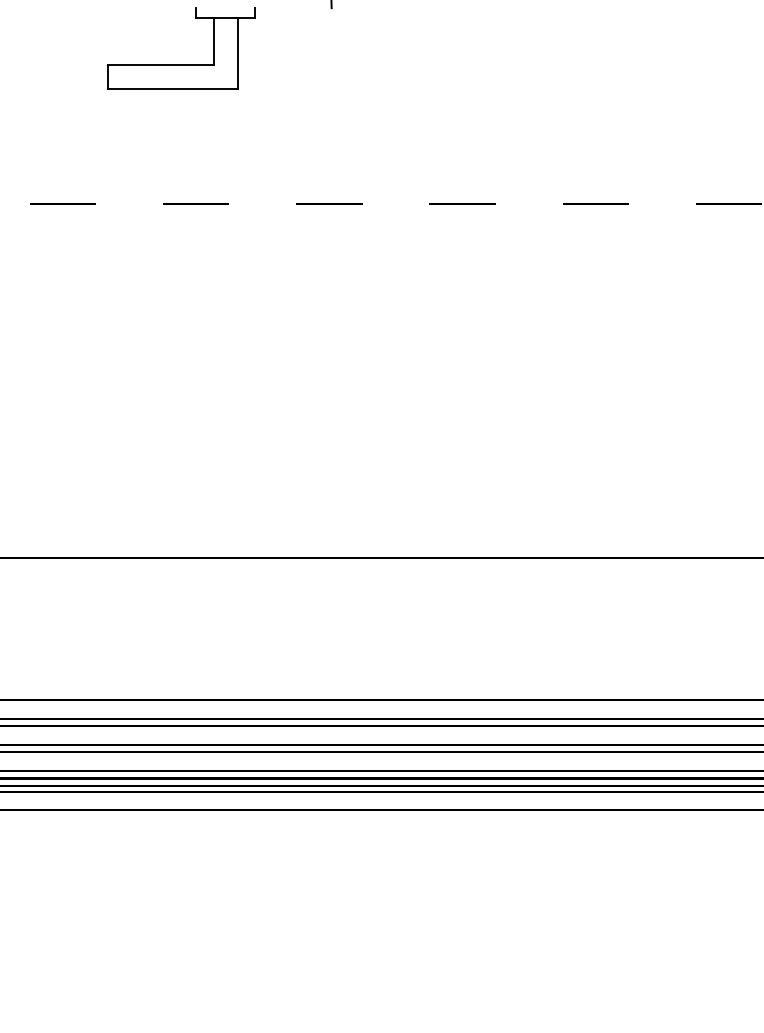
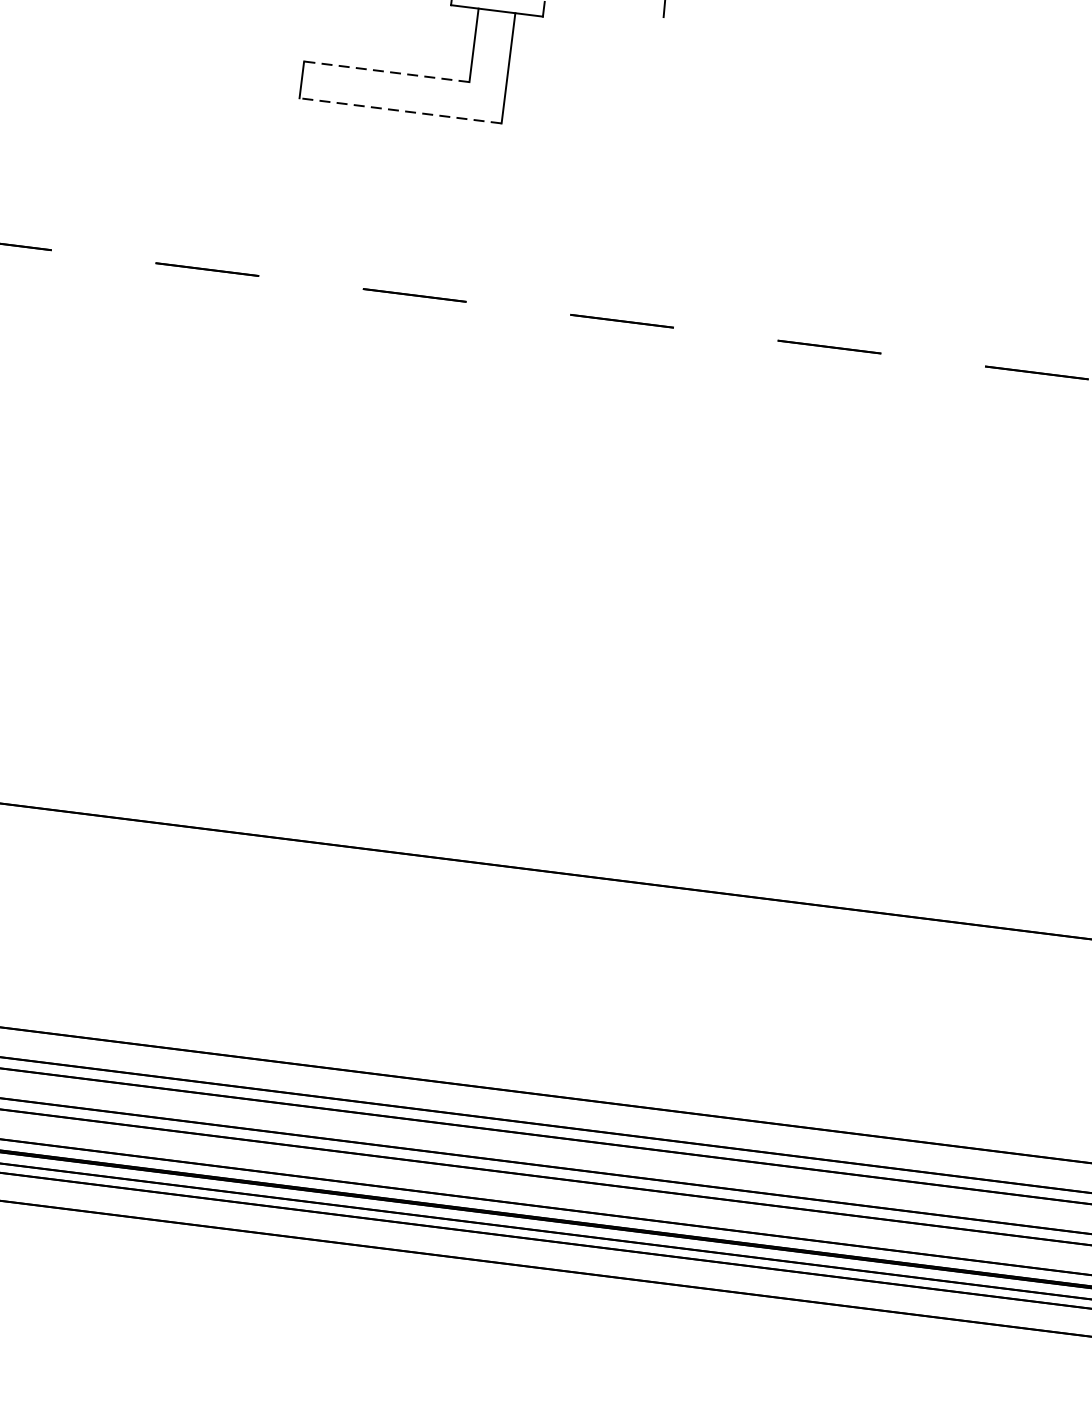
line: (160, 65) -> (386, 72), solid -> dashed
line: (172, 88) -> (400, 110), solid -> dashed

